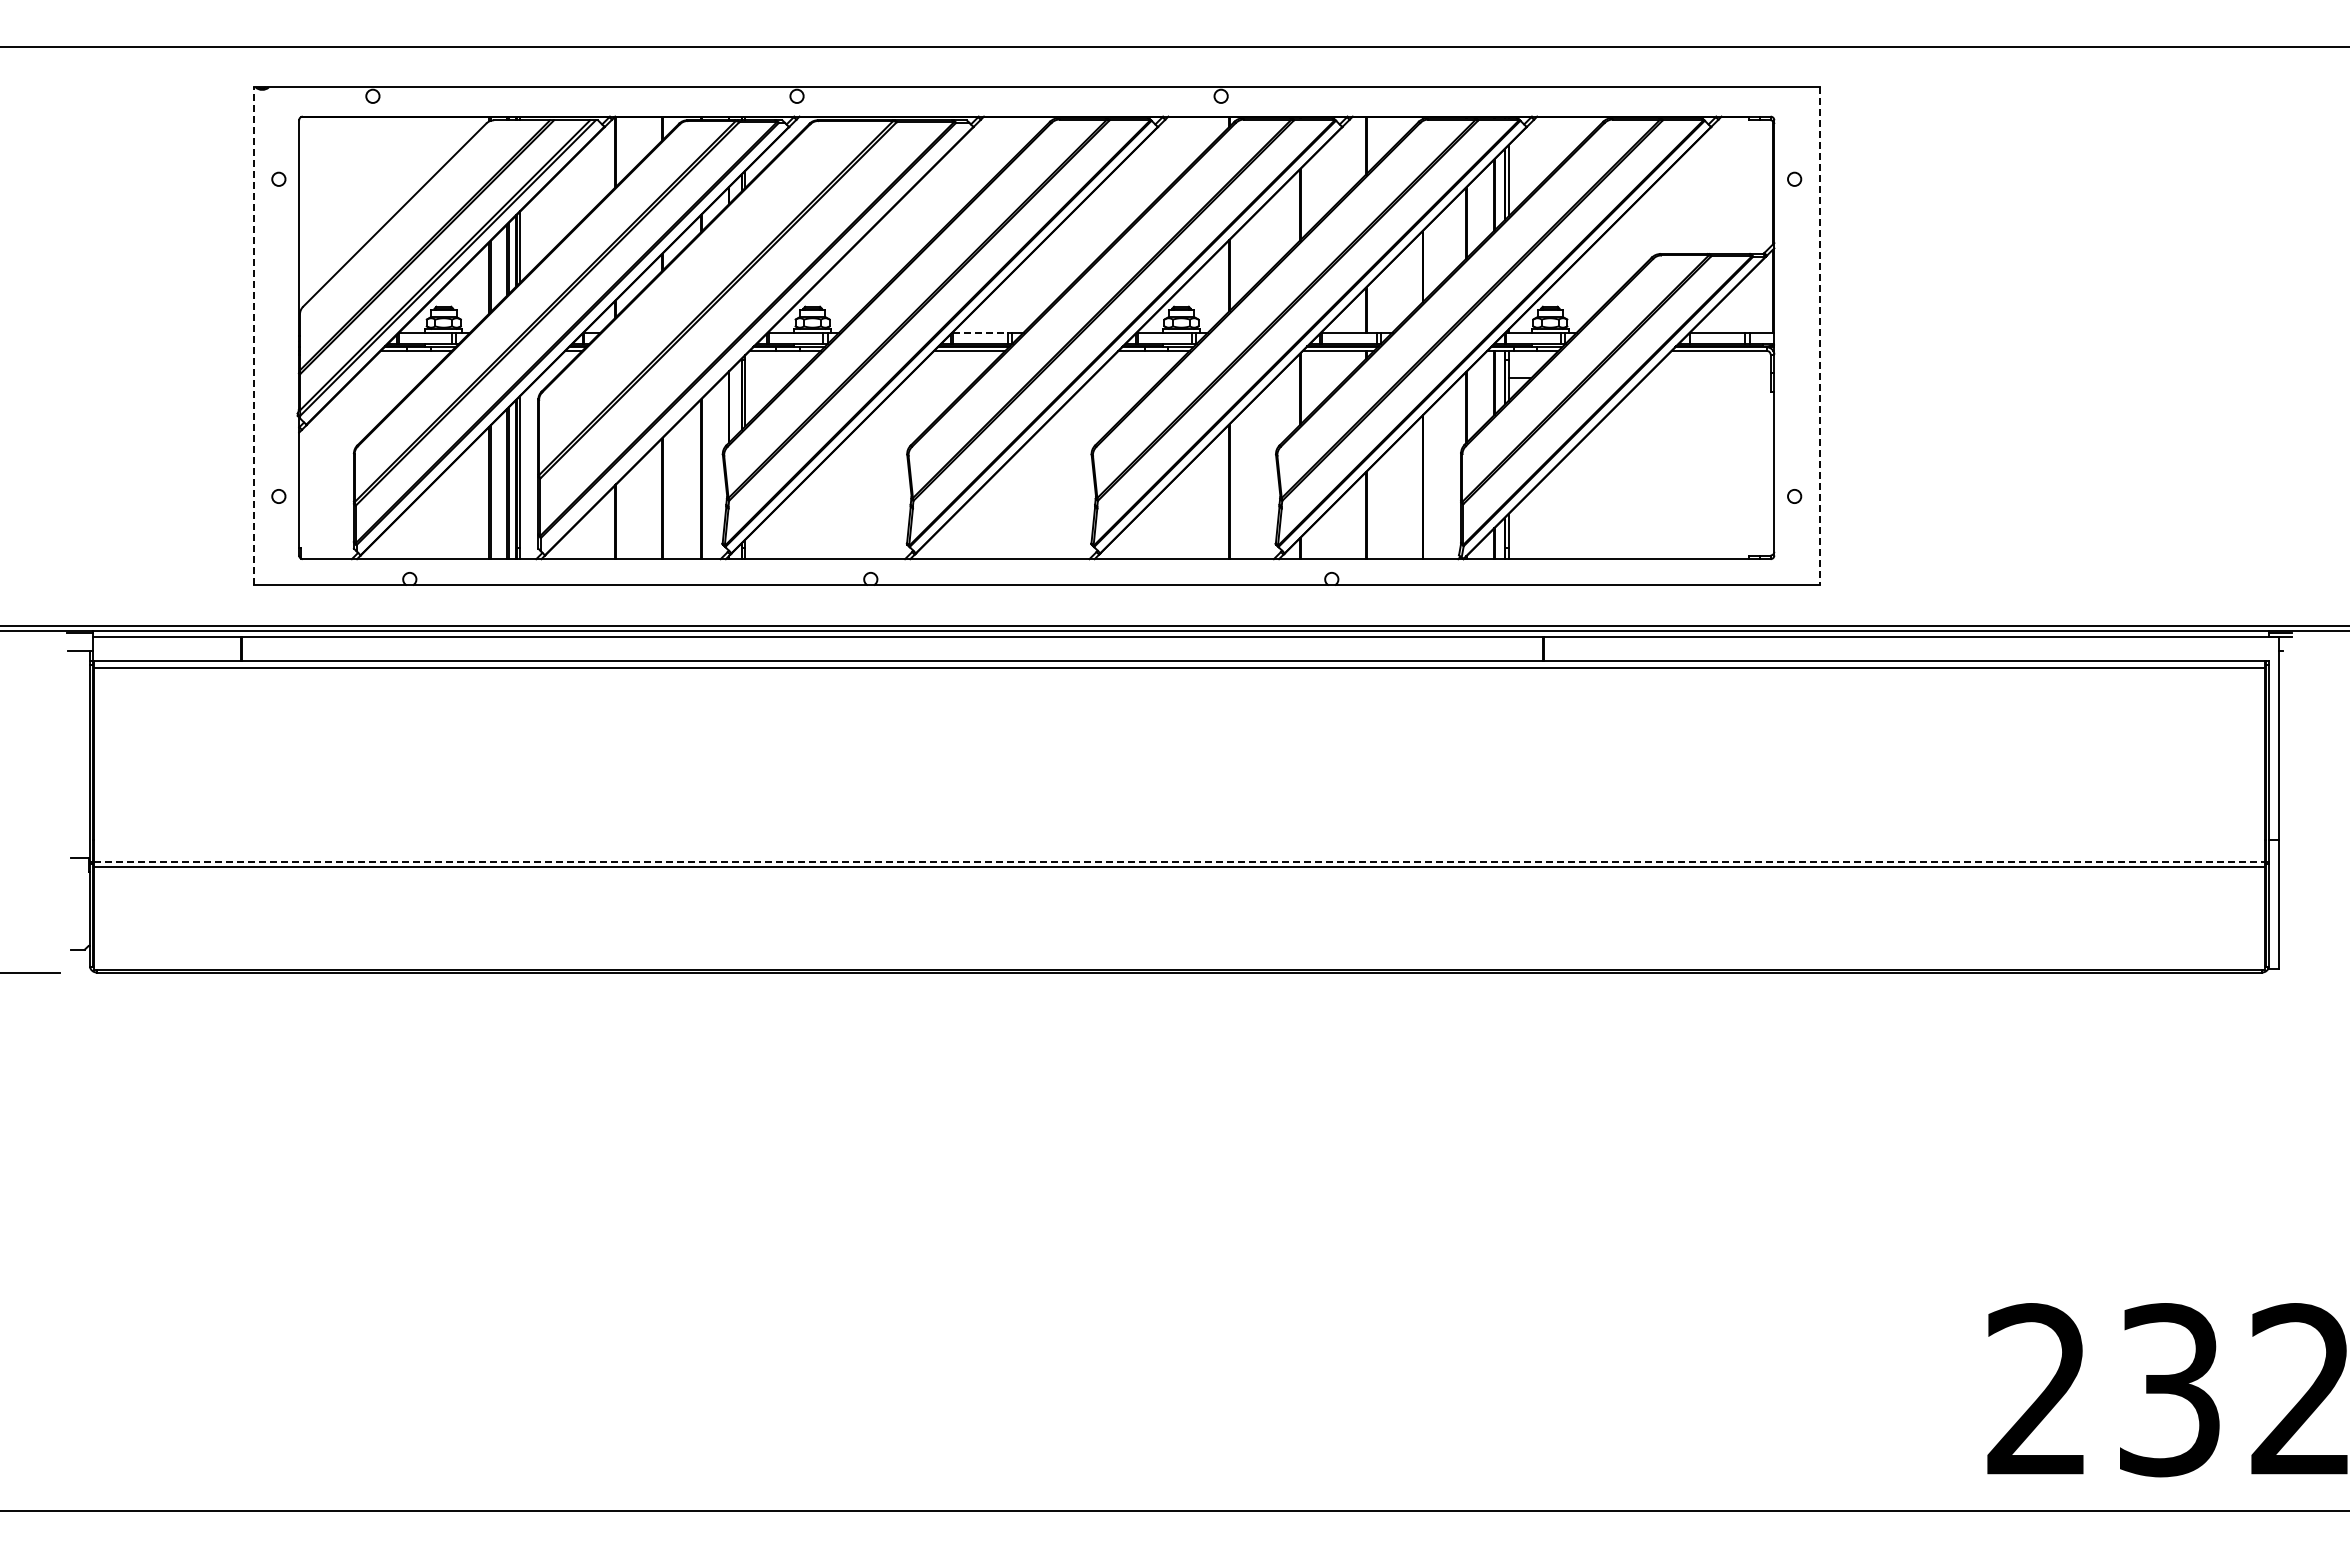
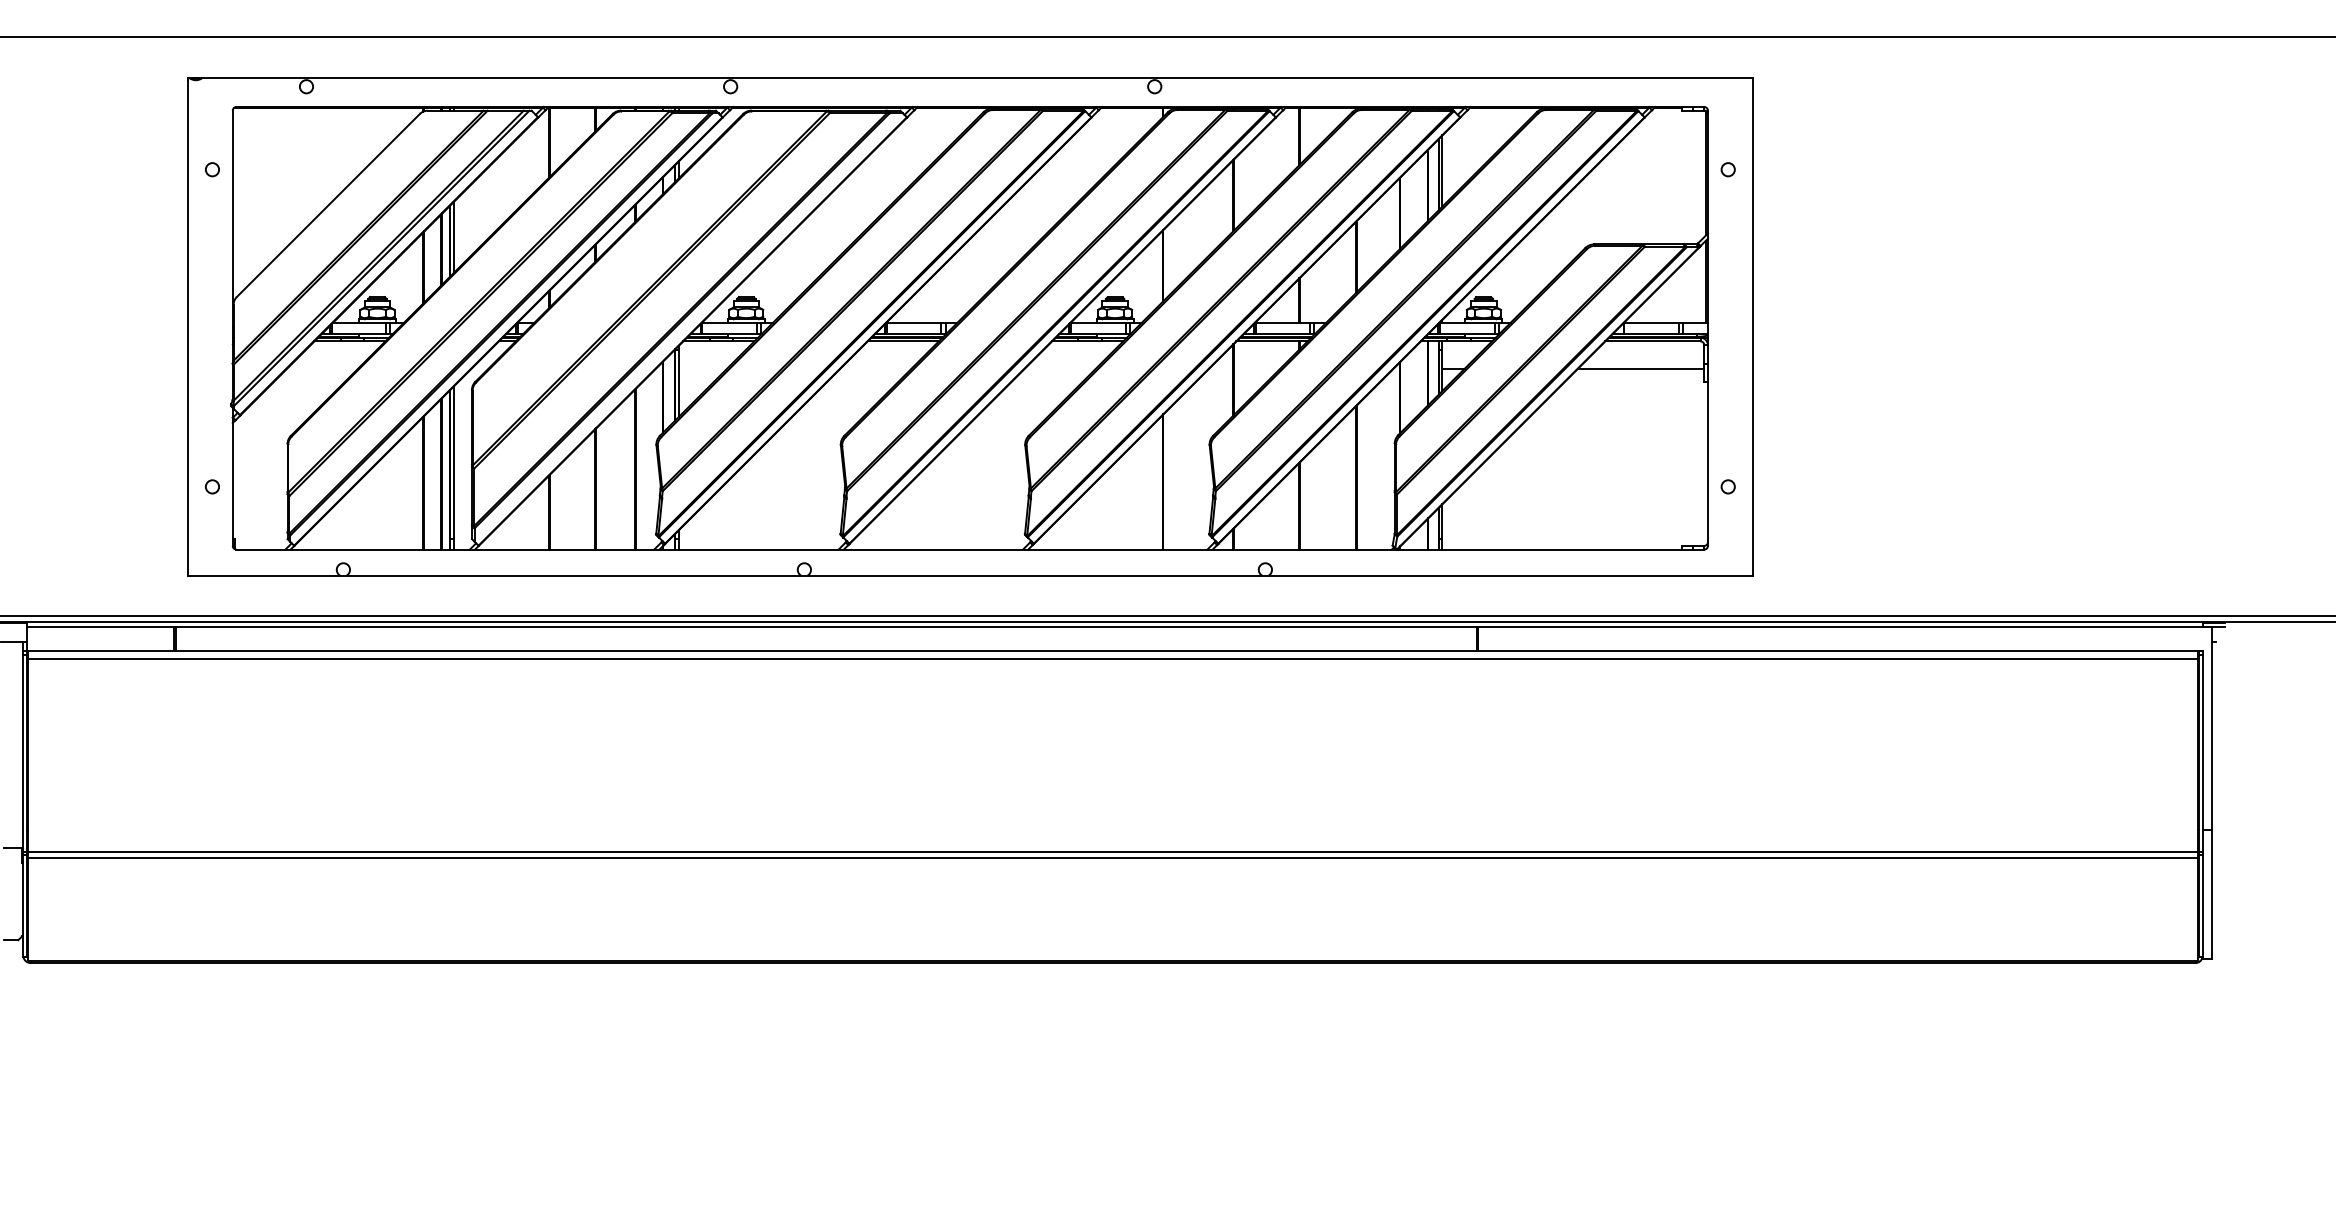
line: (980, 332) -> (914, 322), dashed -> solid
line: (253, 336) -> (187, 326), dashed -> solid
line: (1819, 336) -> (1753, 326), dashed -> solid
line: (1707, 378) -> (1641, 368), added
line: (1179, 861) -> (1113, 851), dashed -> solid

